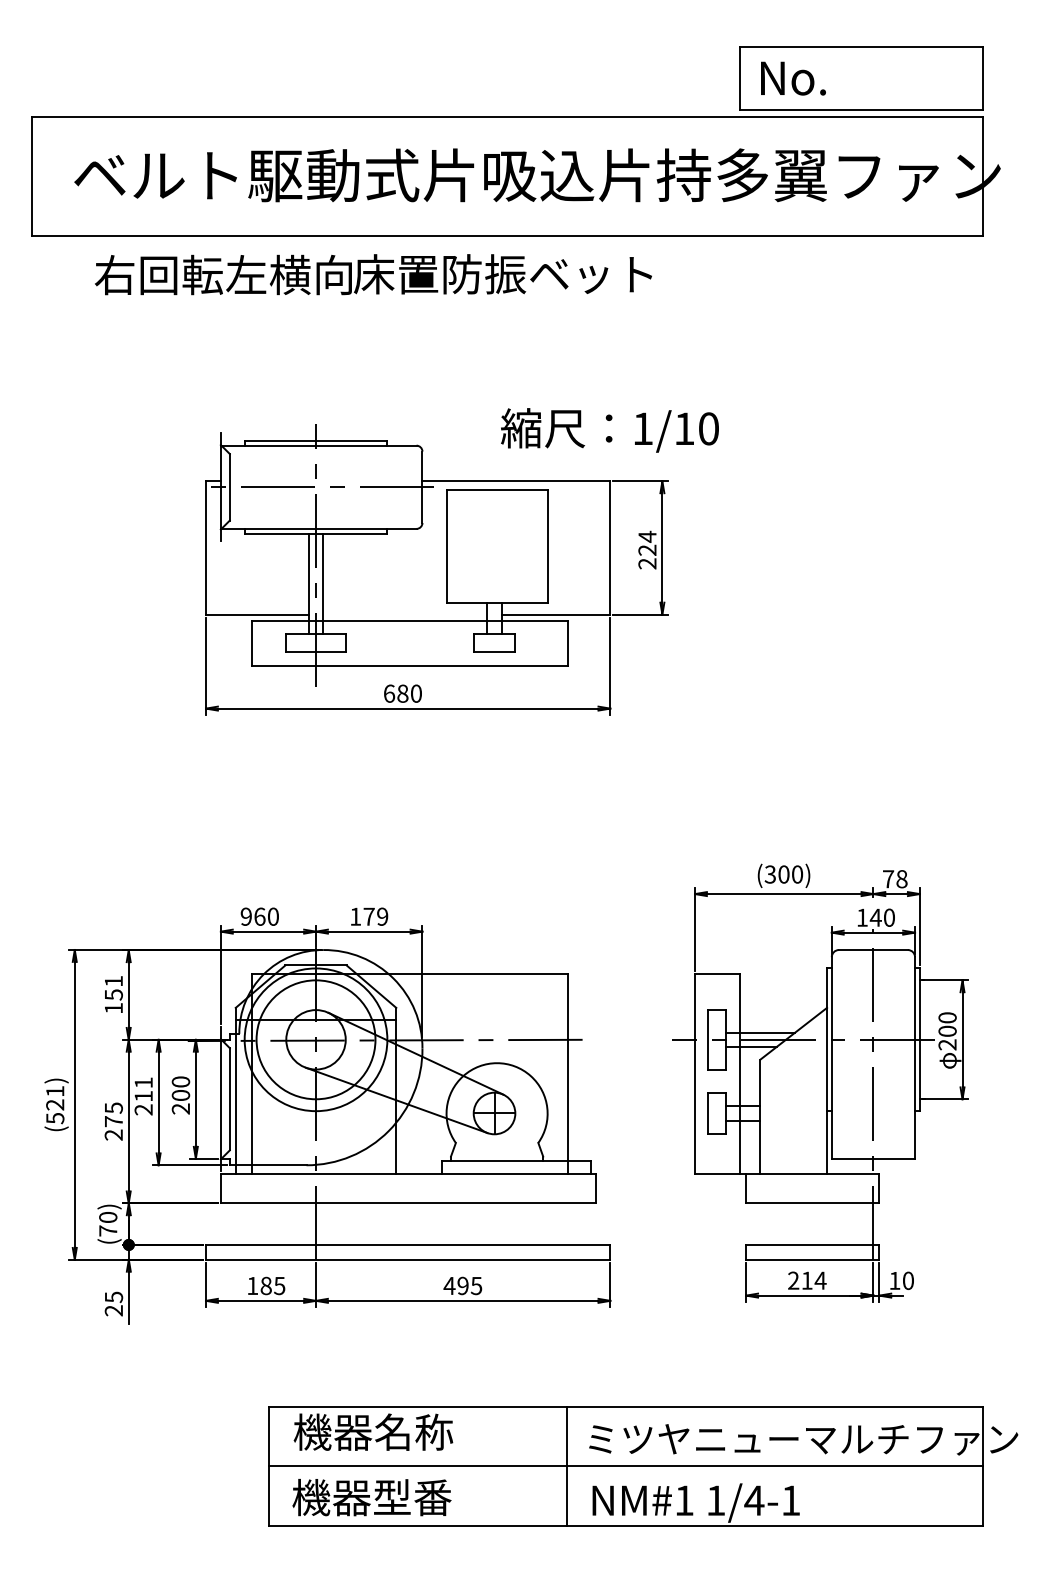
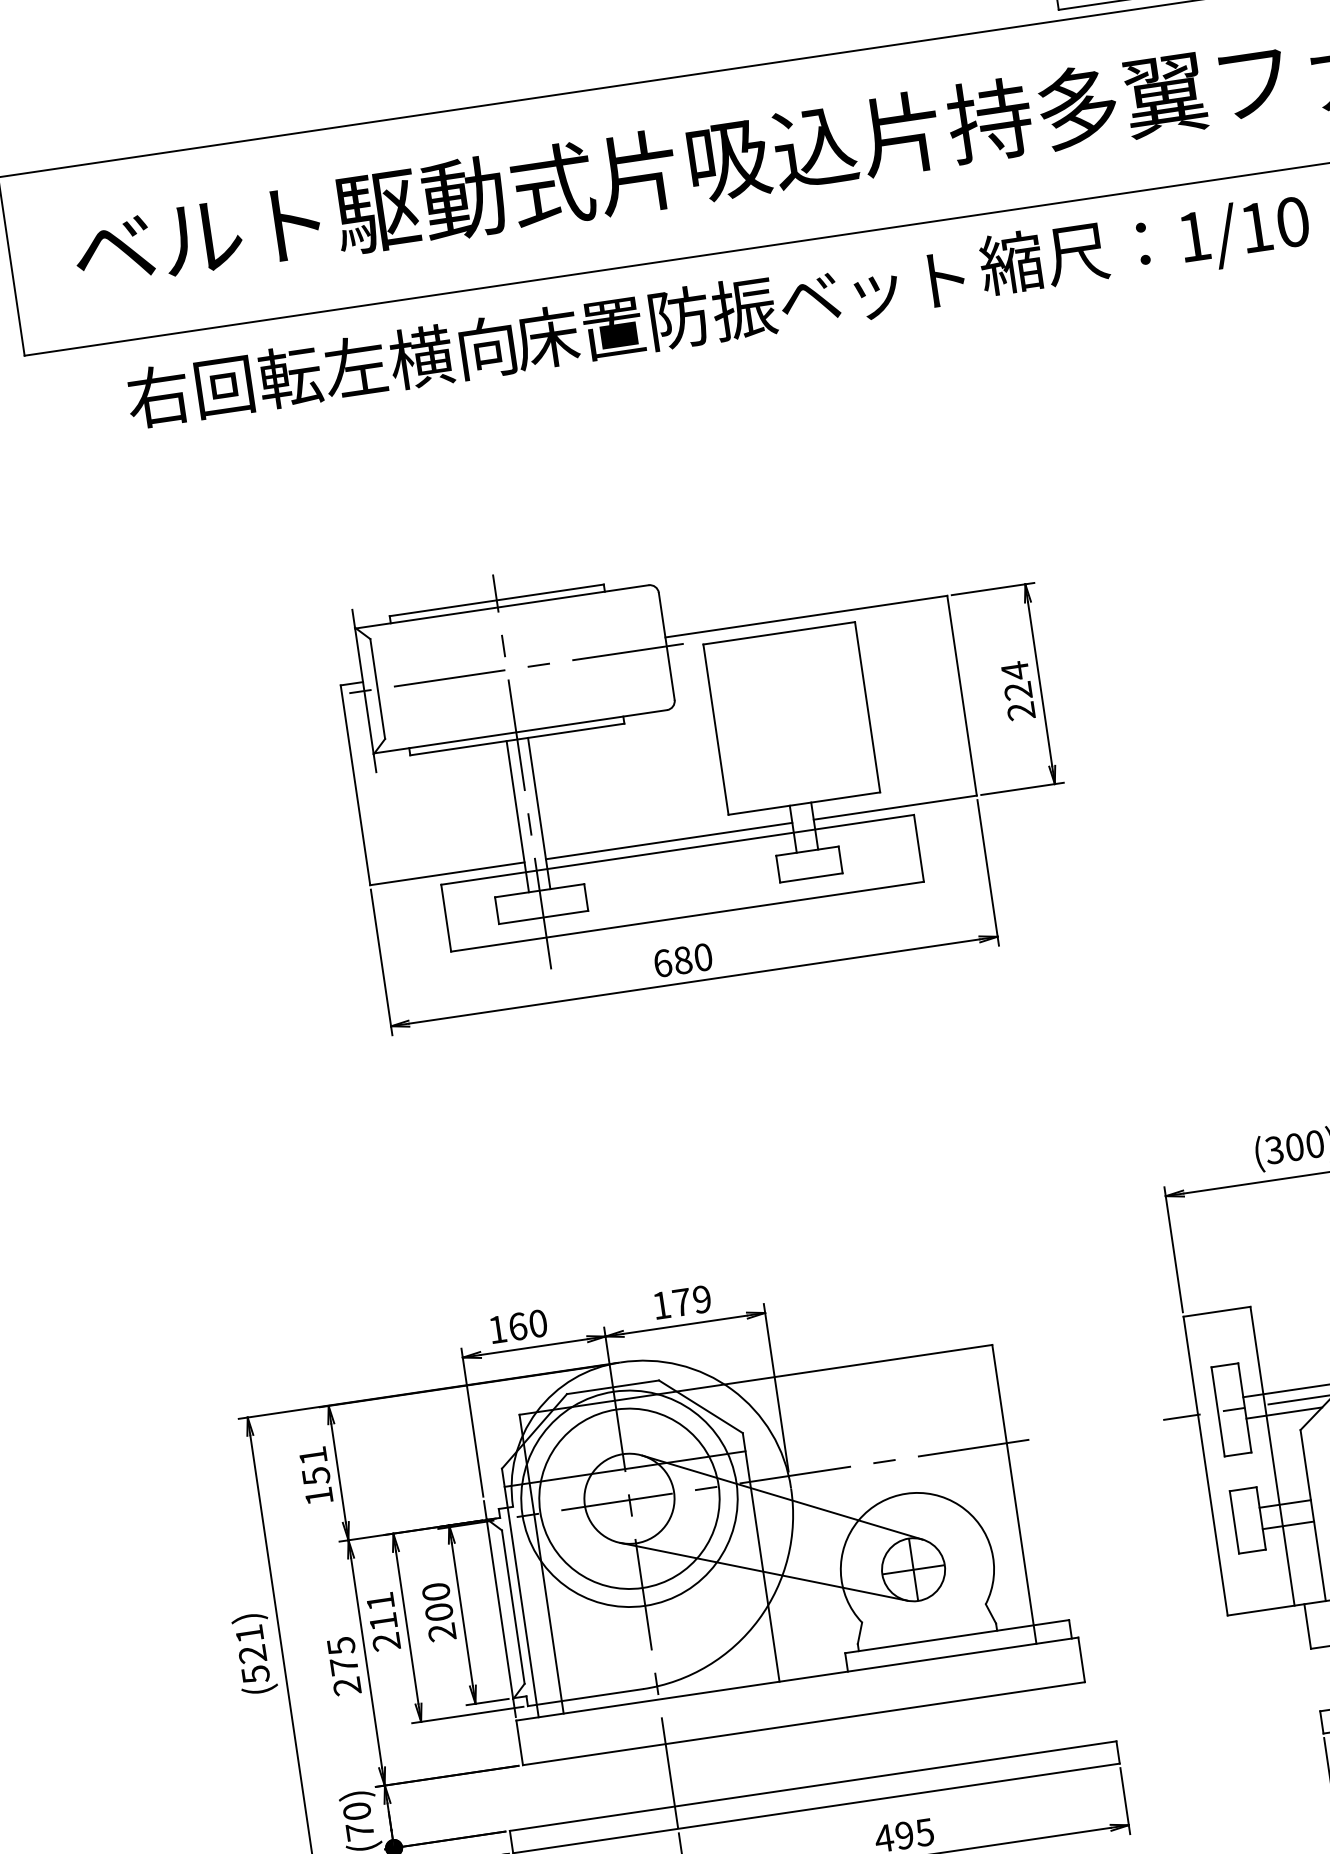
text: (609, 430) -> (1144, 246), moved
line: (405, 614) -> (669, 840), added
text: (245, 916) -> (496, 1329), 960 -> 160

